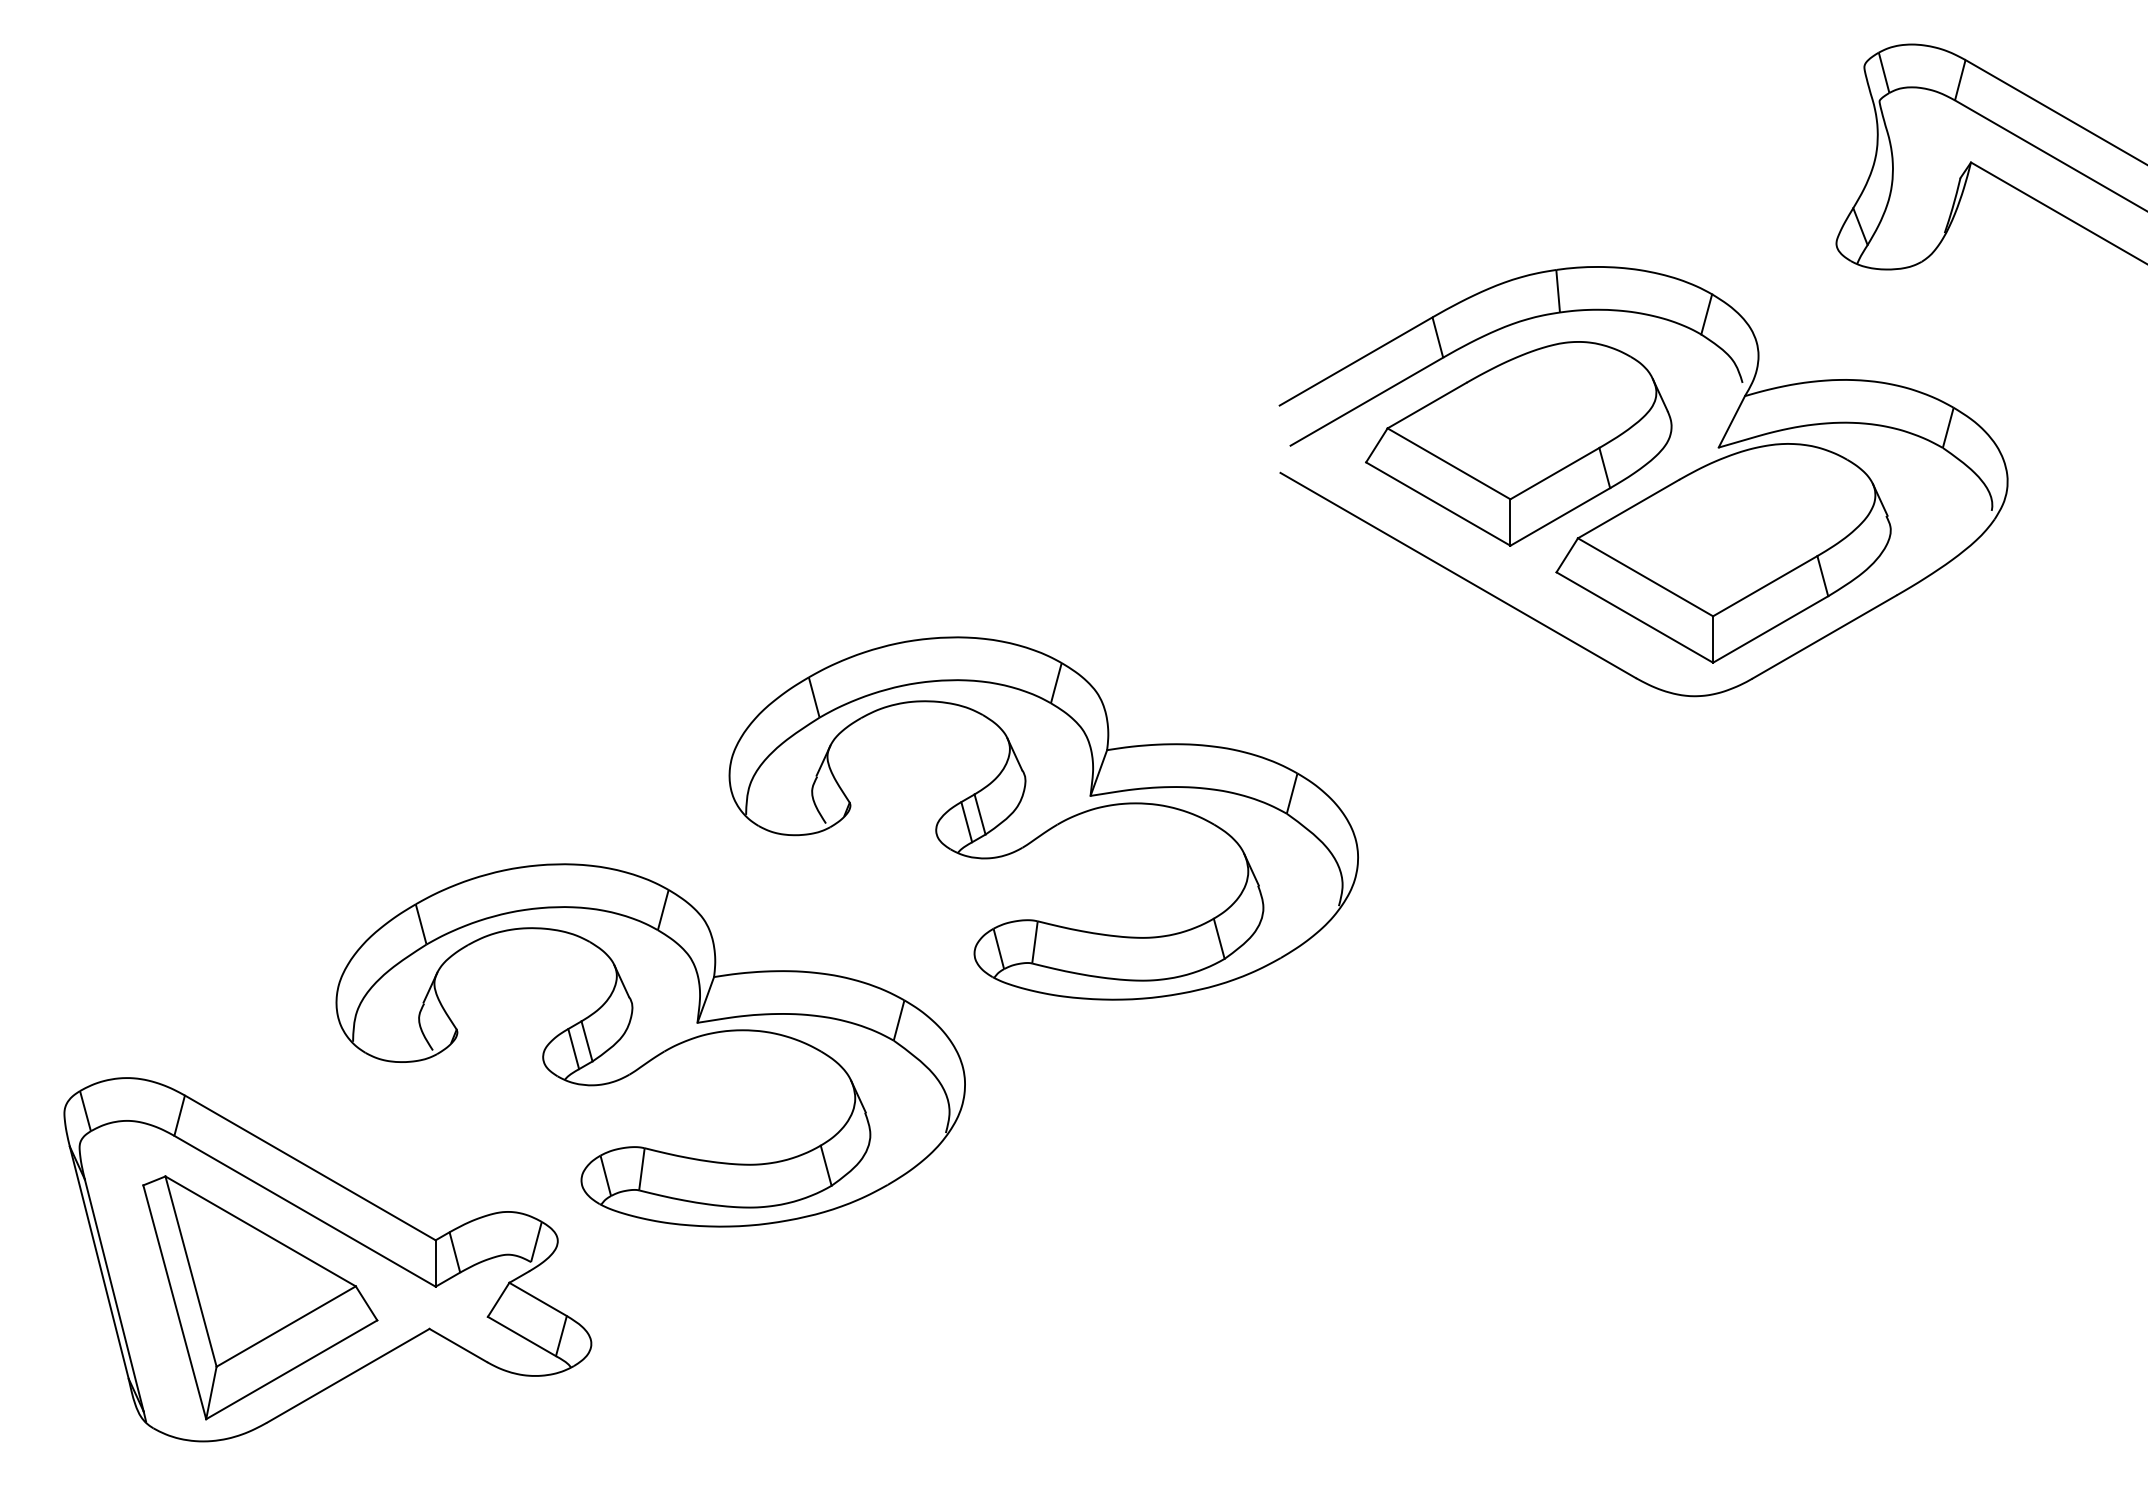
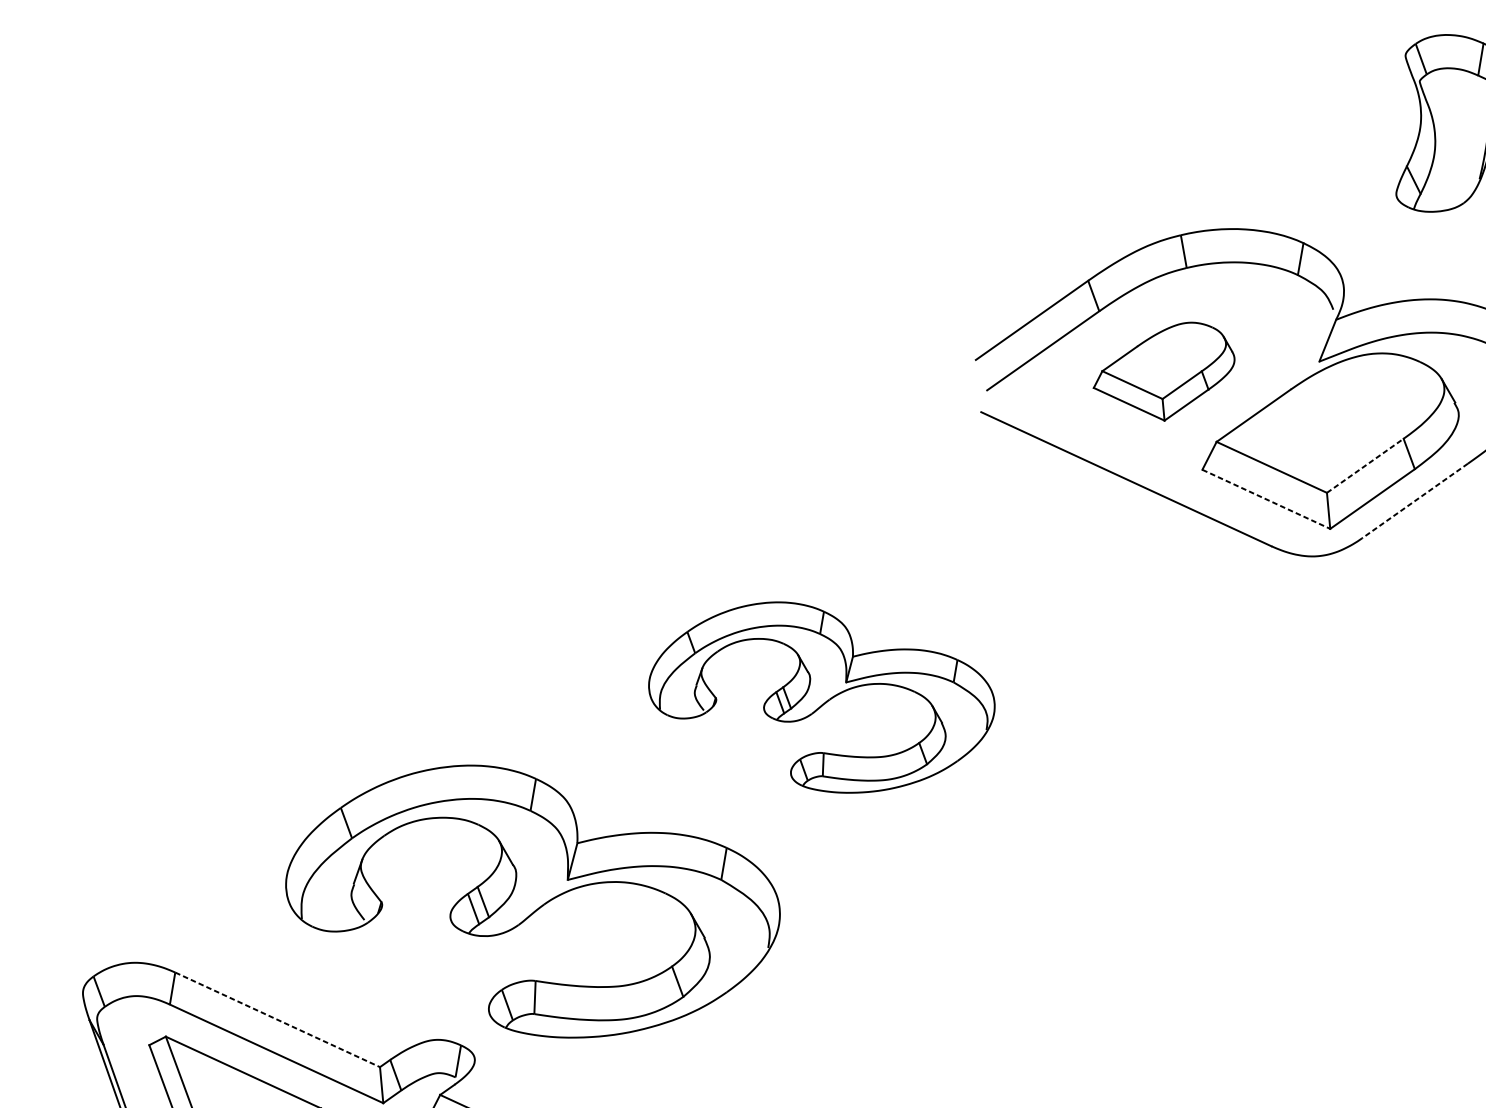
part: (1518, 443) -> (1163, 372), size x0.6
line: (1765, 585) -> (1365, 465), solid -> dashed
line: (1635, 617) -> (1266, 499), solid -> dashed
line: (1824, 637) -> (1414, 501), solid -> dashed
part: (1043, 818) -> (821, 697), size x0.7
line: (310, 1167) -> (277, 1019), solid -> dashed

